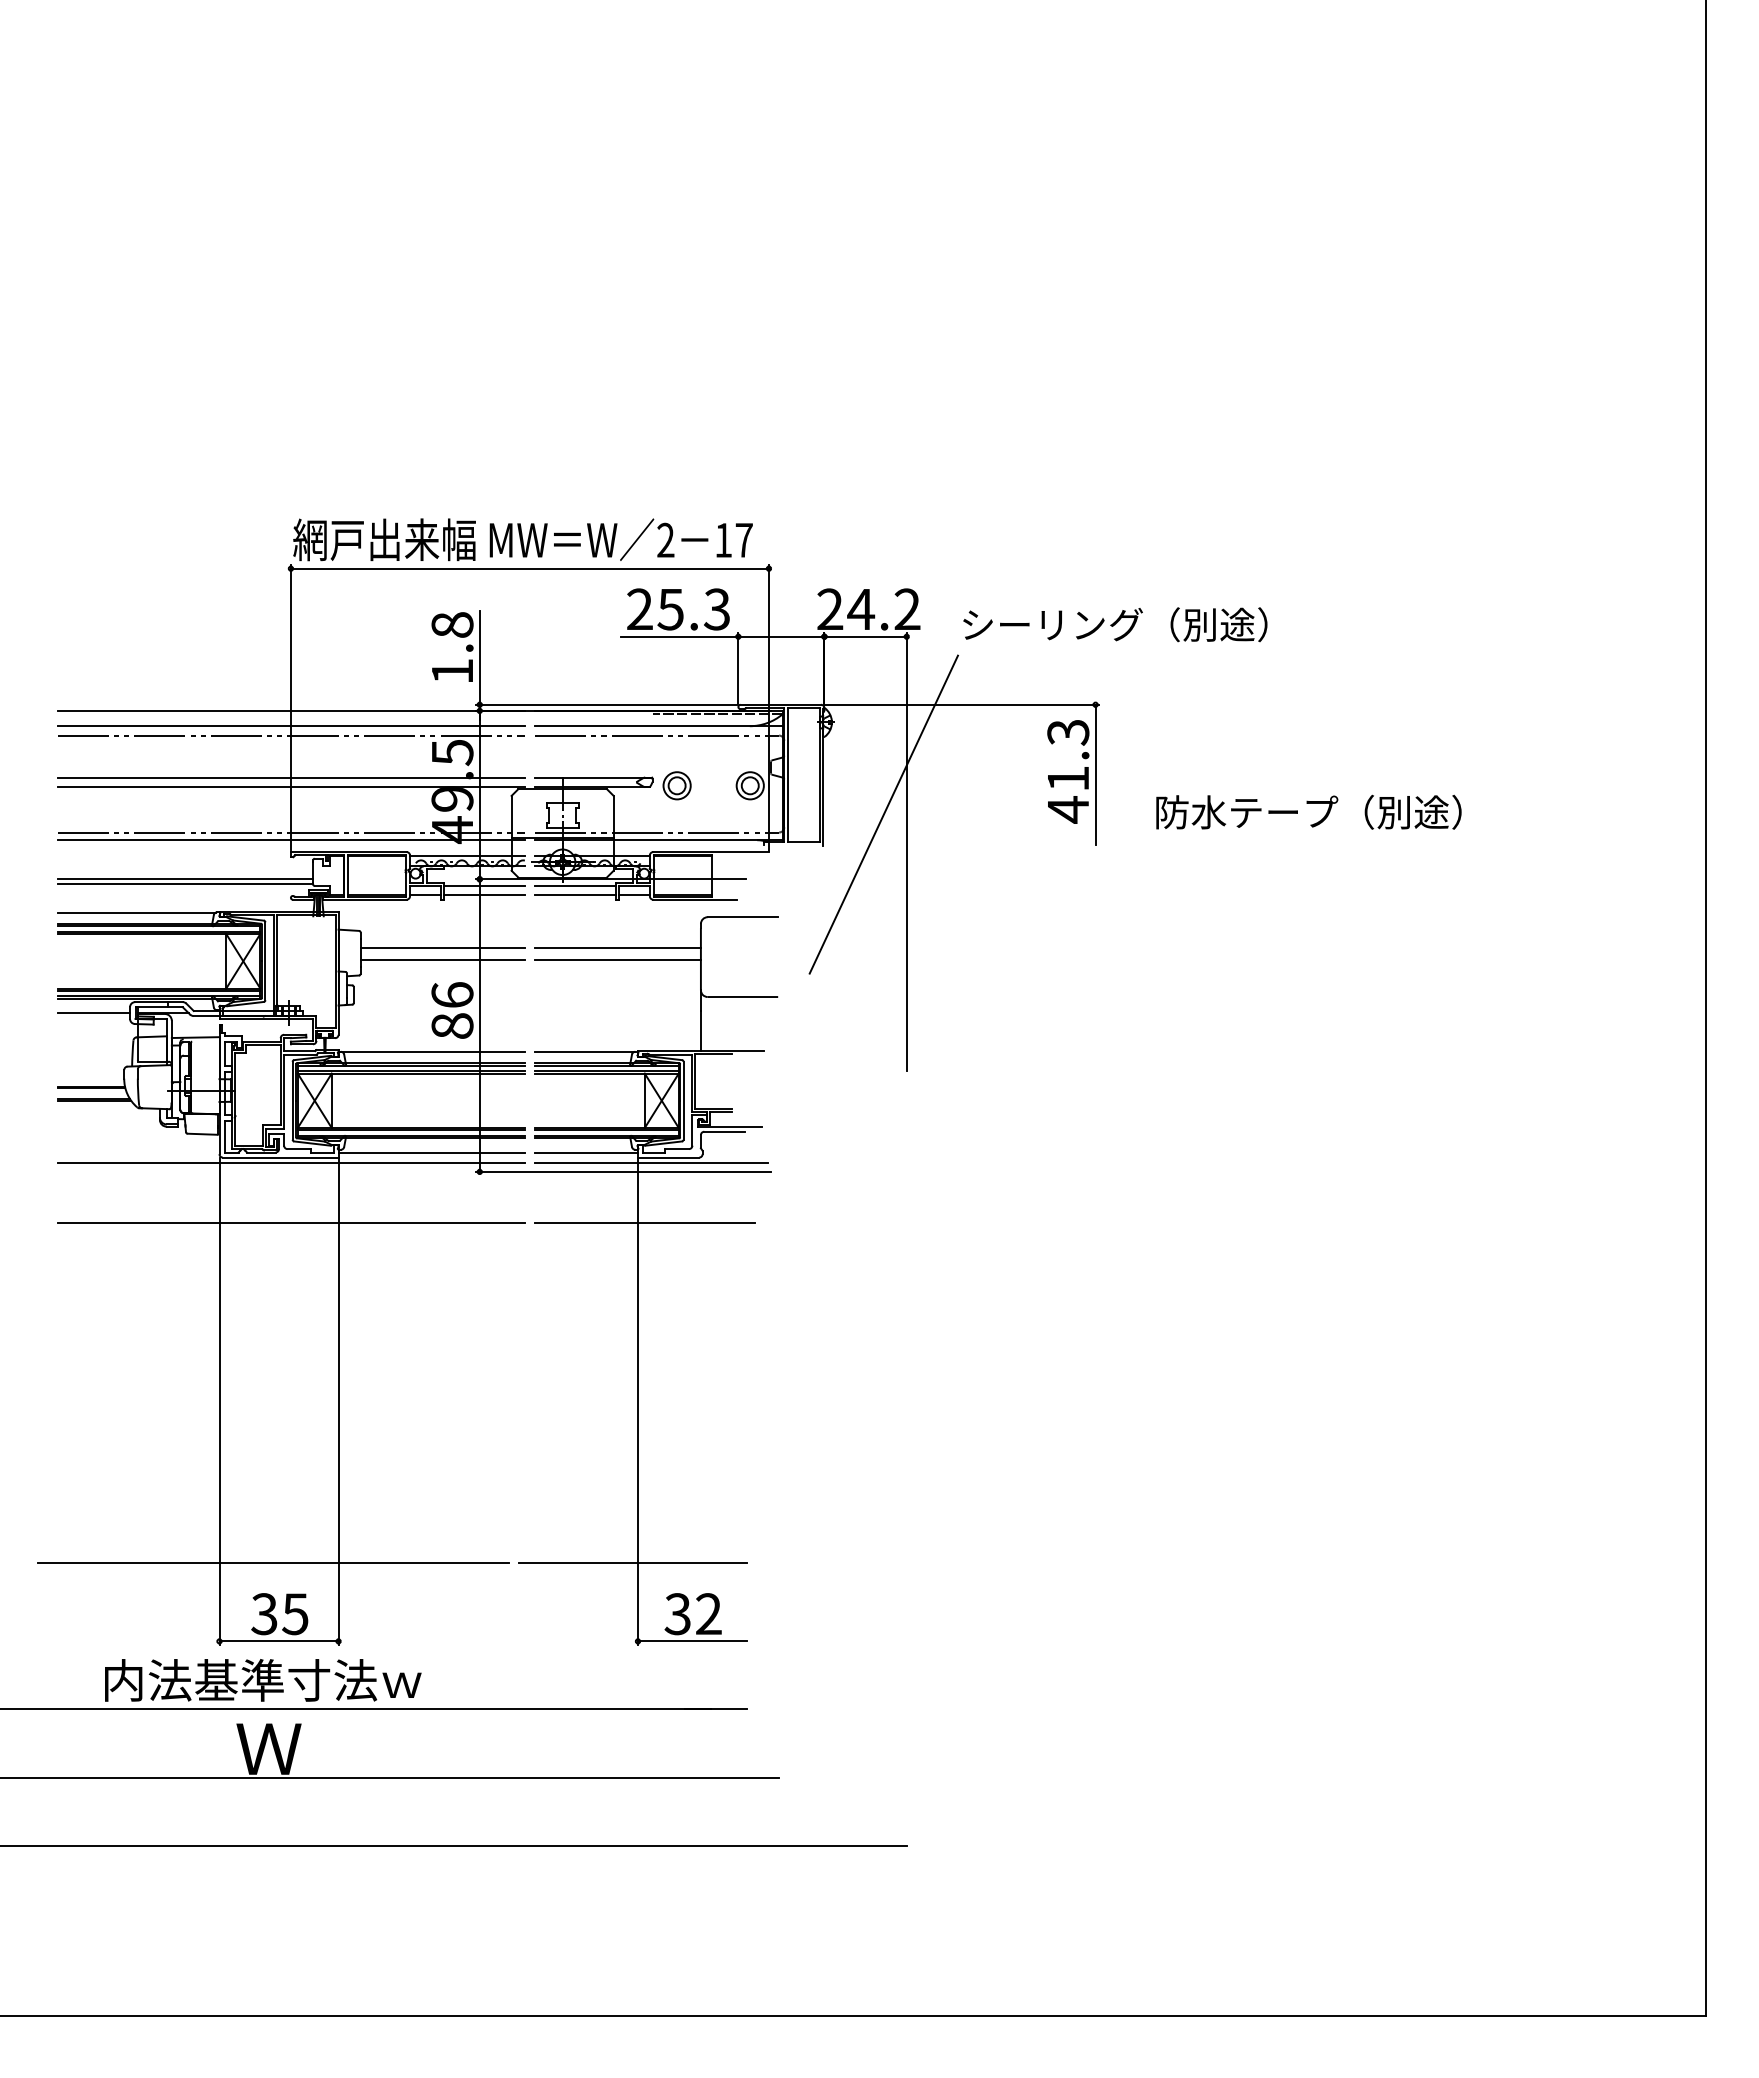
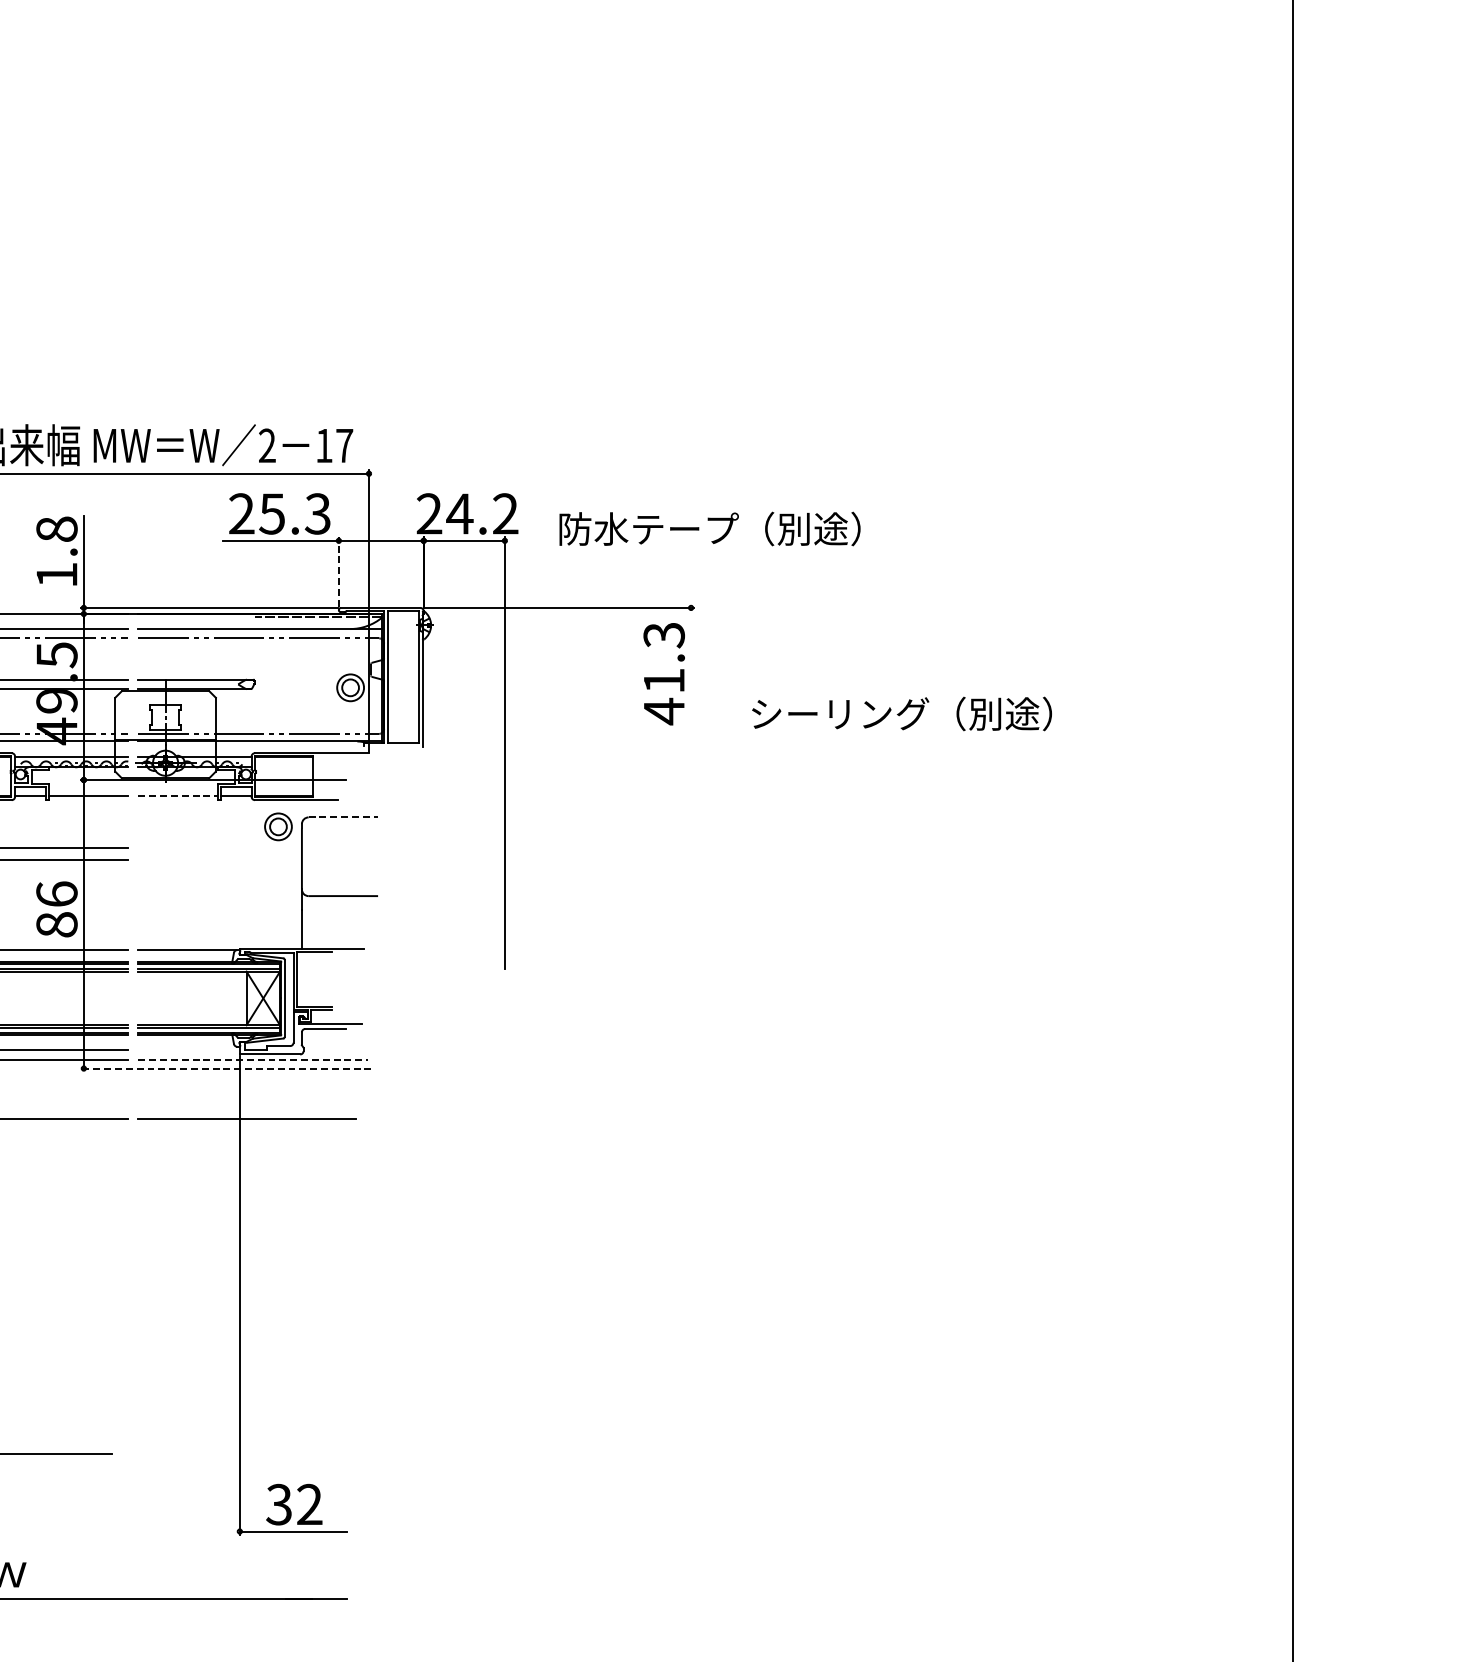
text: (1053, 624) -> (649, 528), シーリング（別途） -> 防水テープ（別途）
line: (738, 667) -> (338, 571), solid -> dashed
line: (1095, 774) -> (691, 676), removed
part: (676, 785) -> (277, 826), moved
text: (1247, 812) -> (840, 714), 防水テープ（別途） -> シーリング（別途）
line: (883, 814) -> (481, 716), removed
line: (484, 886) -> (88, 787), removed
line: (575, 886) -> (178, 787), removed
line: (575, 895) -> (178, 796), solid -> dashed
line: (743, 917) -> (343, 817), solid -> dashed
line: (617, 948) -> (219, 848), removed
line: (617, 959) -> (219, 859), removed
line: (586, 1152) -> (189, 1049), removed
line: (651, 1163) -> (253, 1060), solid -> dashed
line: (623, 1171) -> (225, 1068), solid -> dashed
line: (632, 1563) -> (234, 1454), removed

